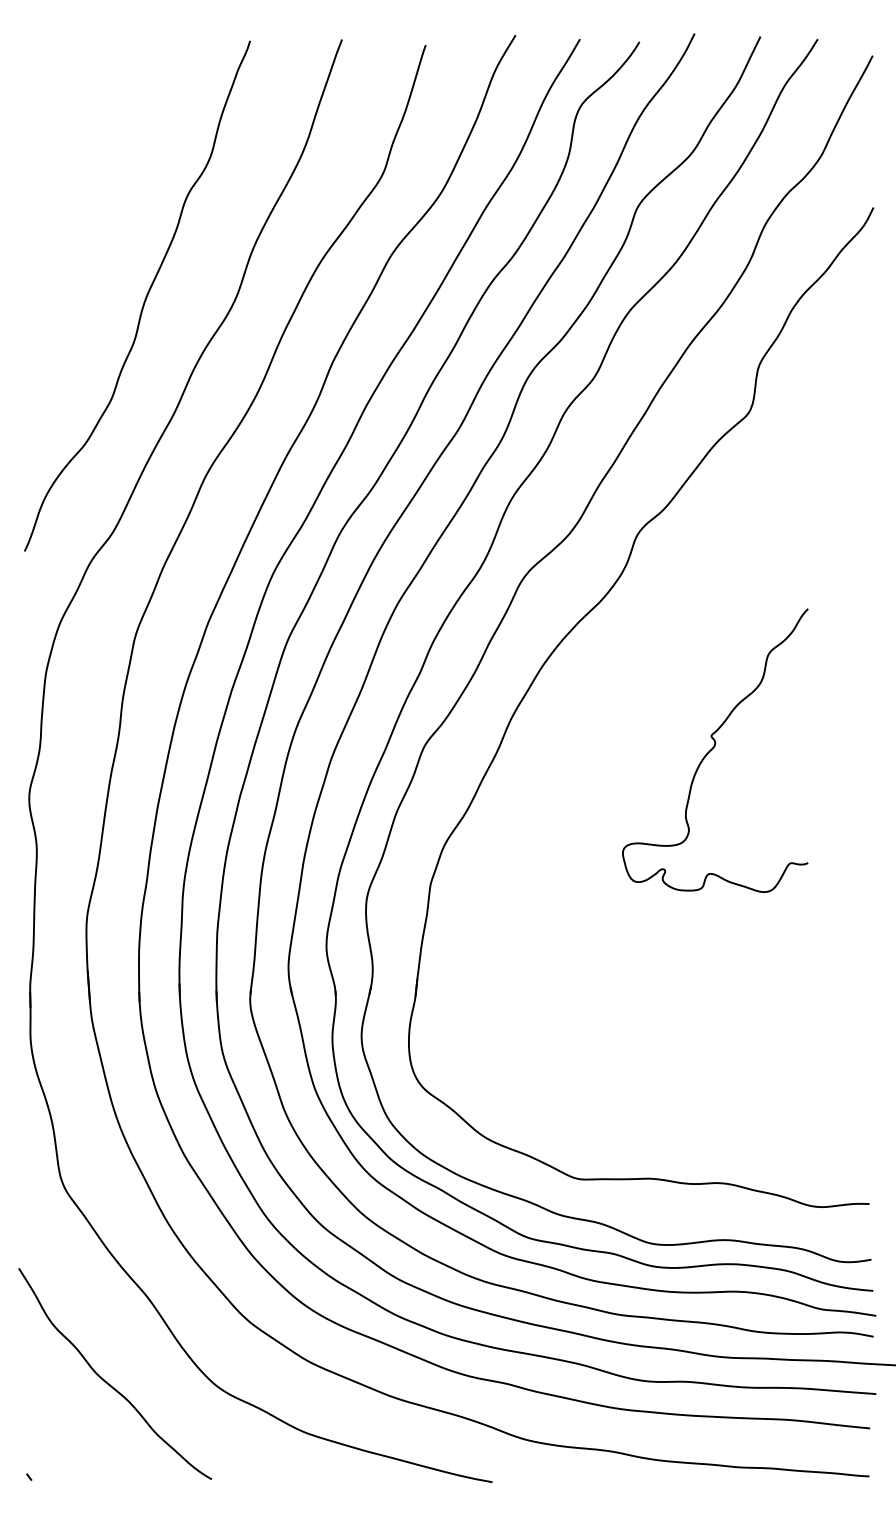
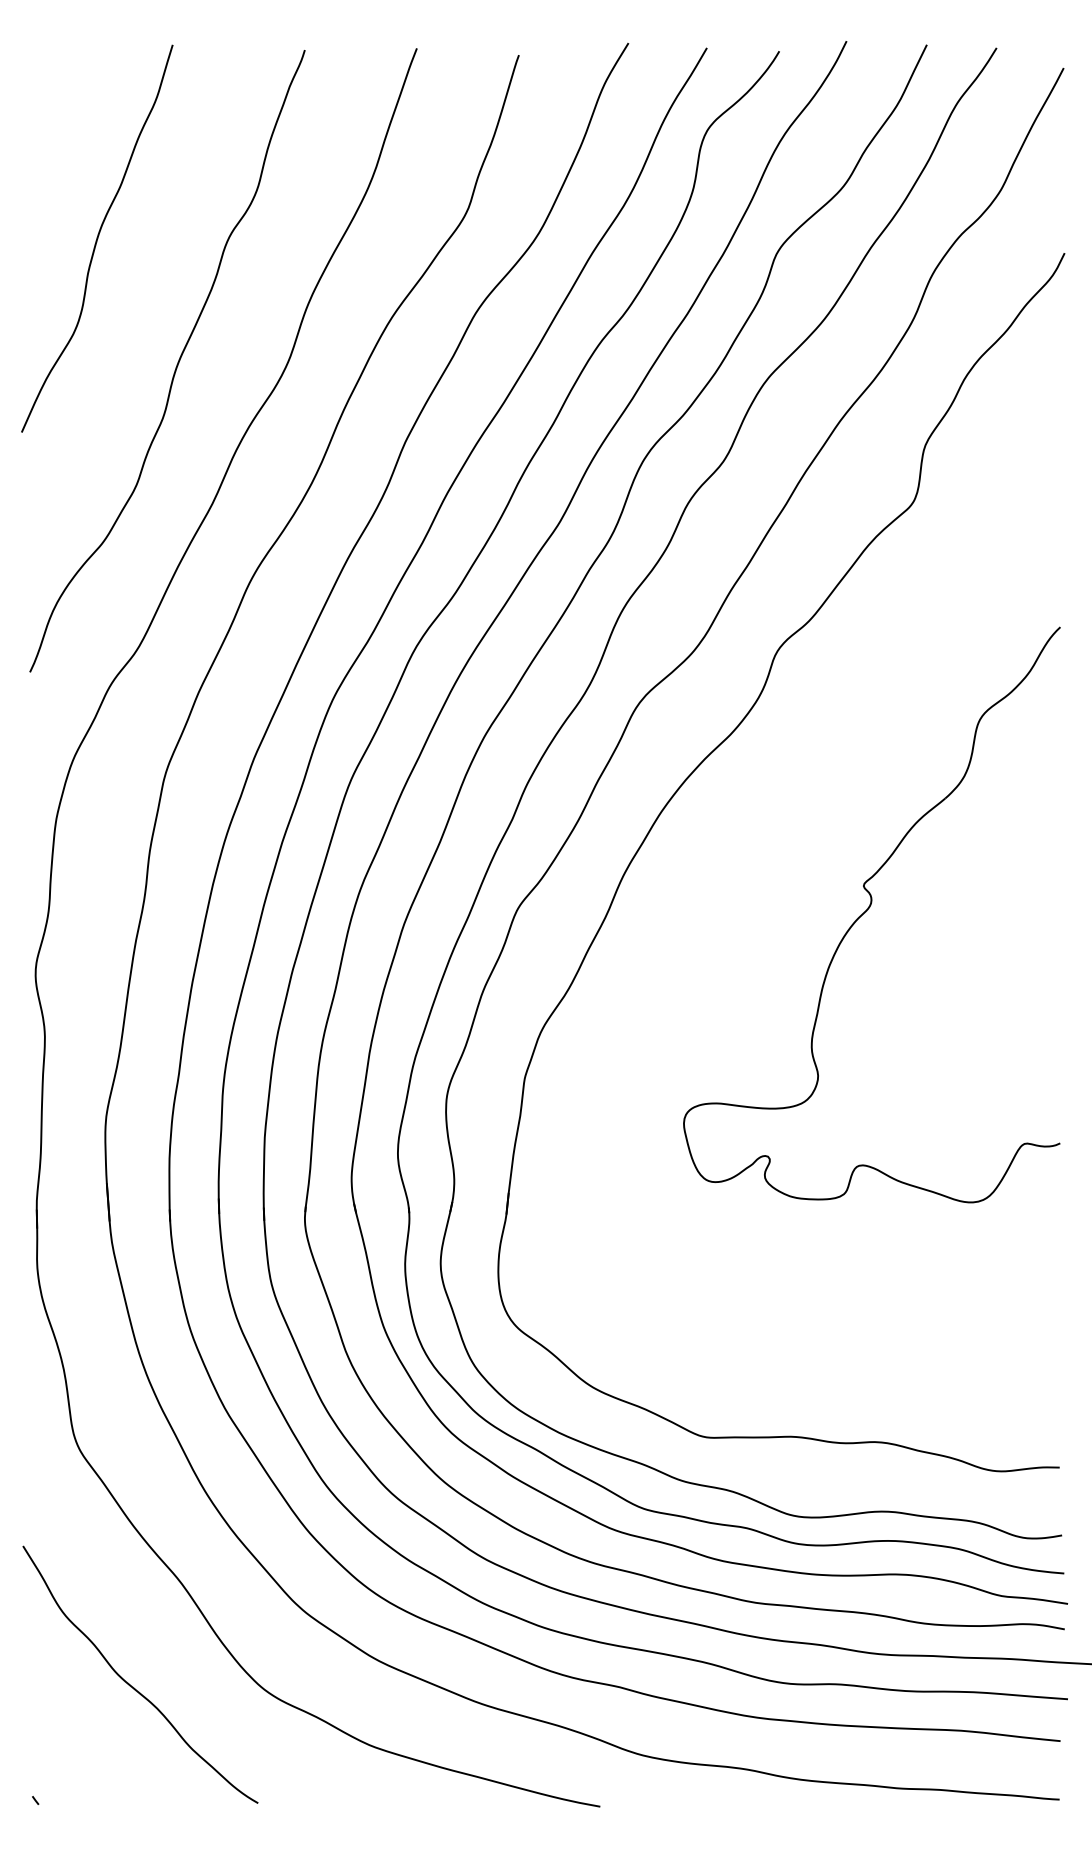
curve: (80, 195) -> (97, 238), added
part: (715, 750) -> (871, 914), size x1.67

